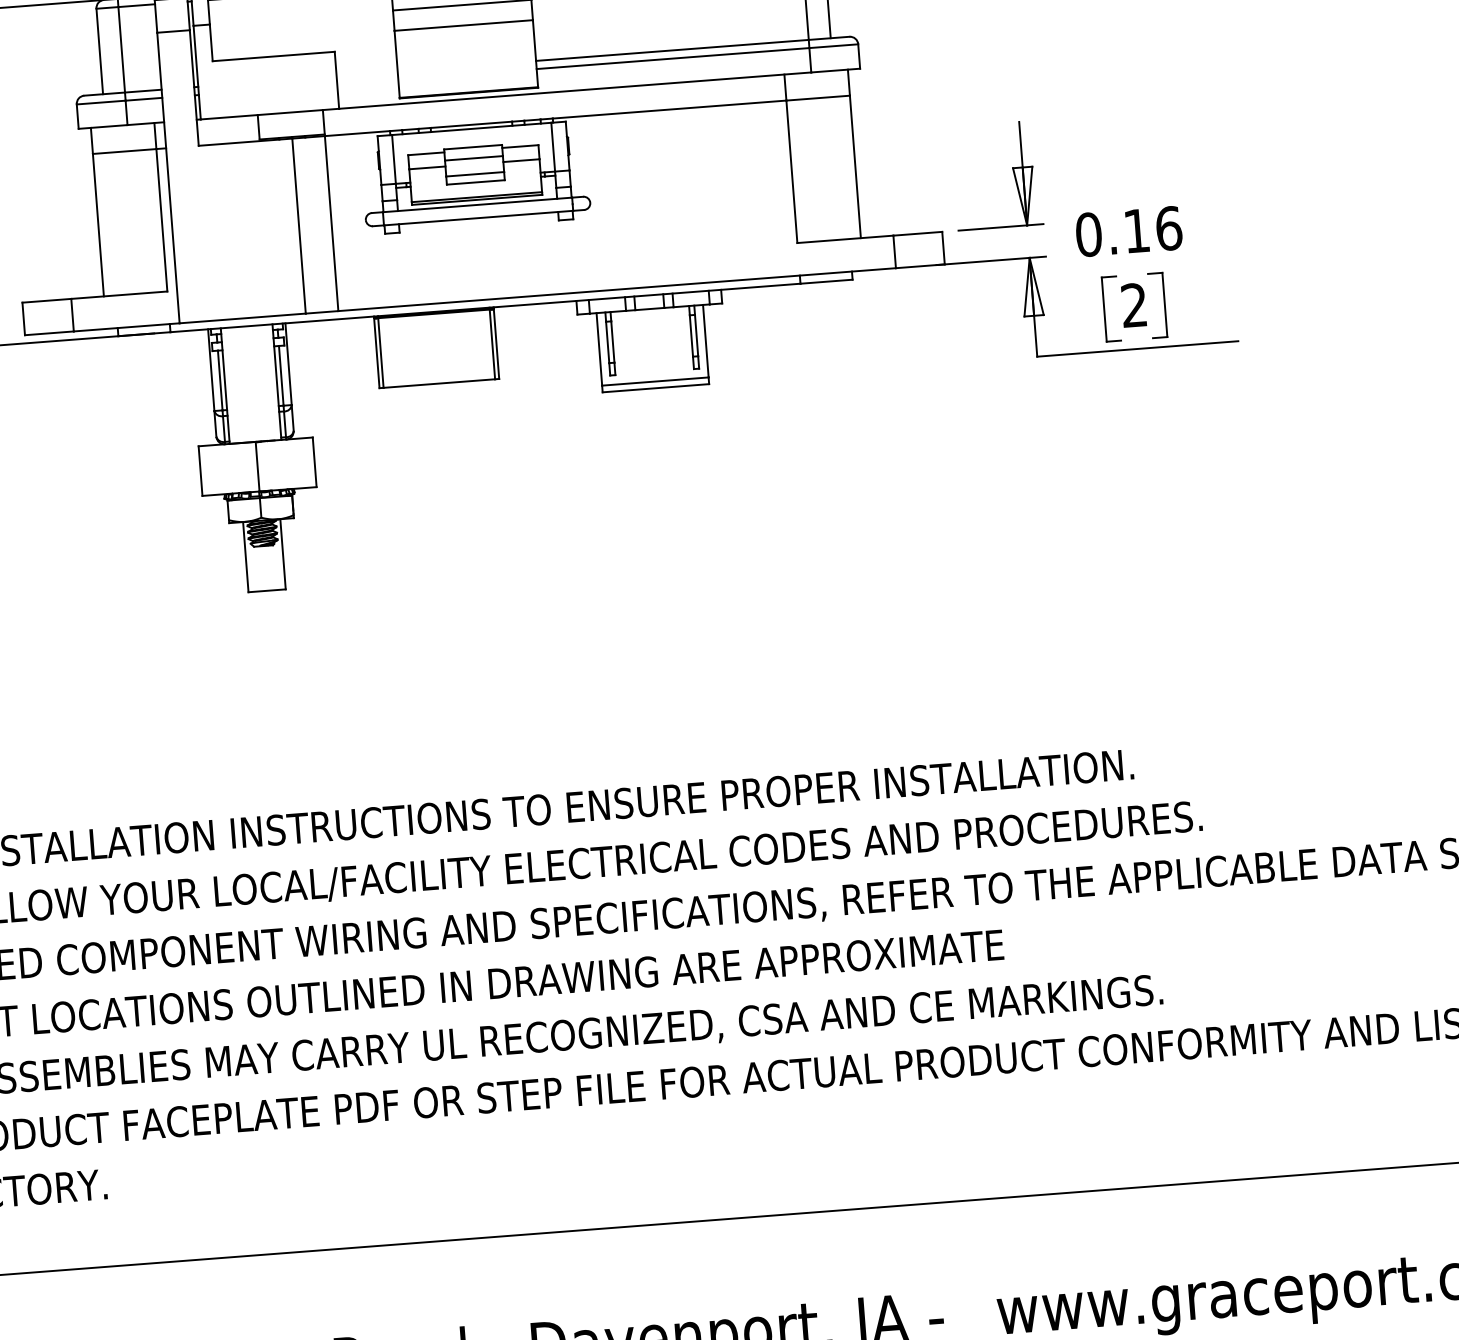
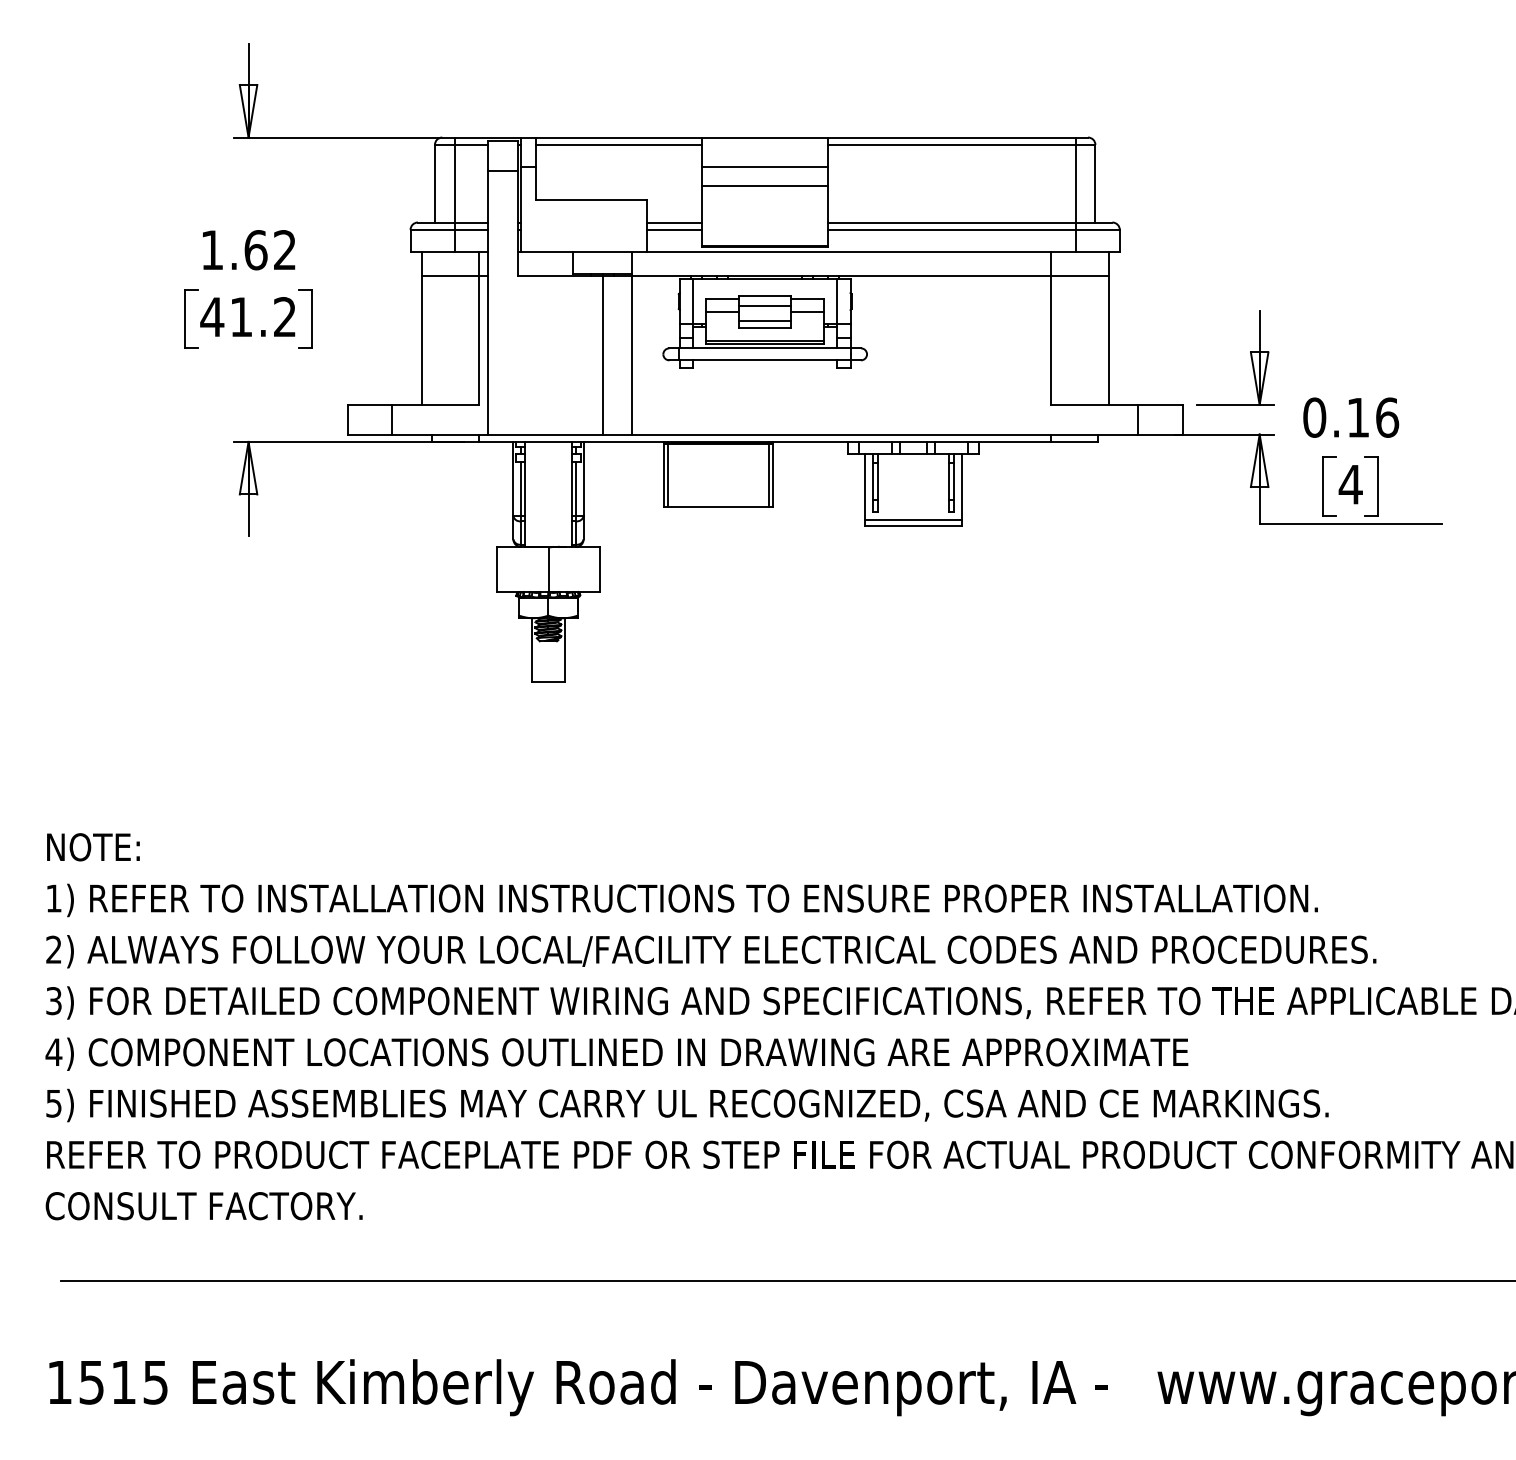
line: (366, 73) -> (674, 222), added
line: (367, 81) -> (674, 229), added
text: (1133, 305) -> (1350, 484), 2 -> 4

